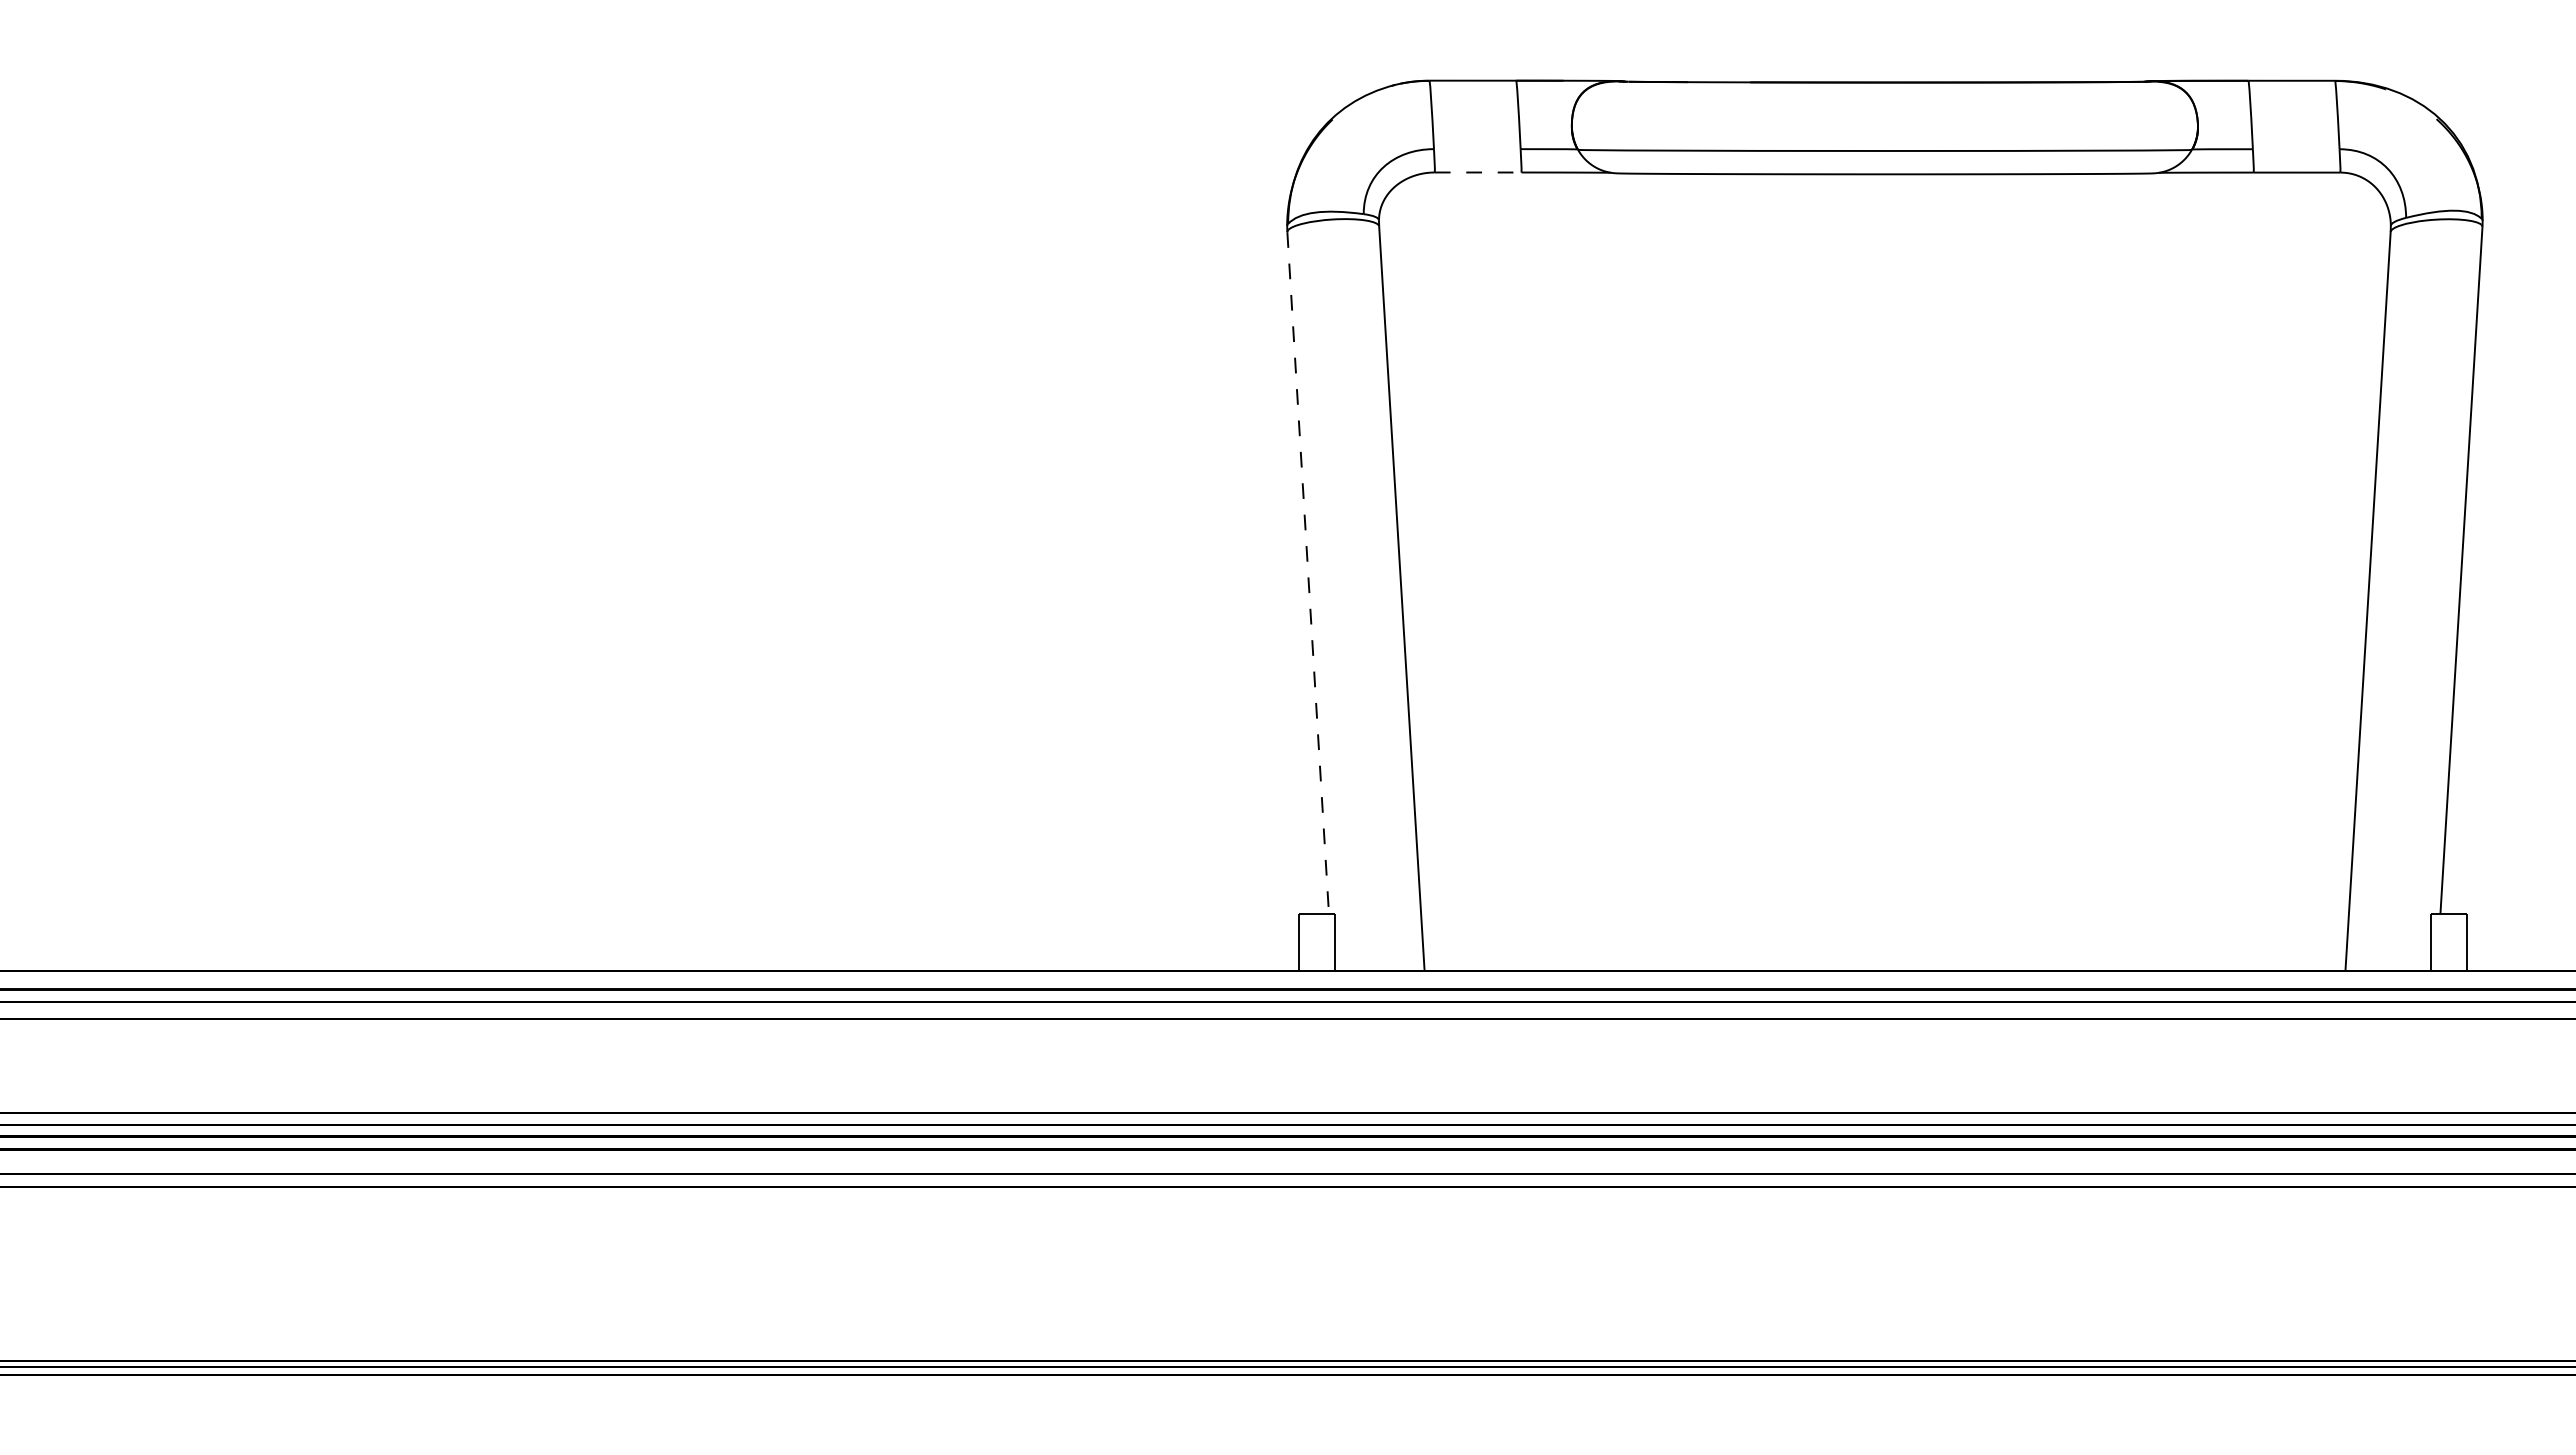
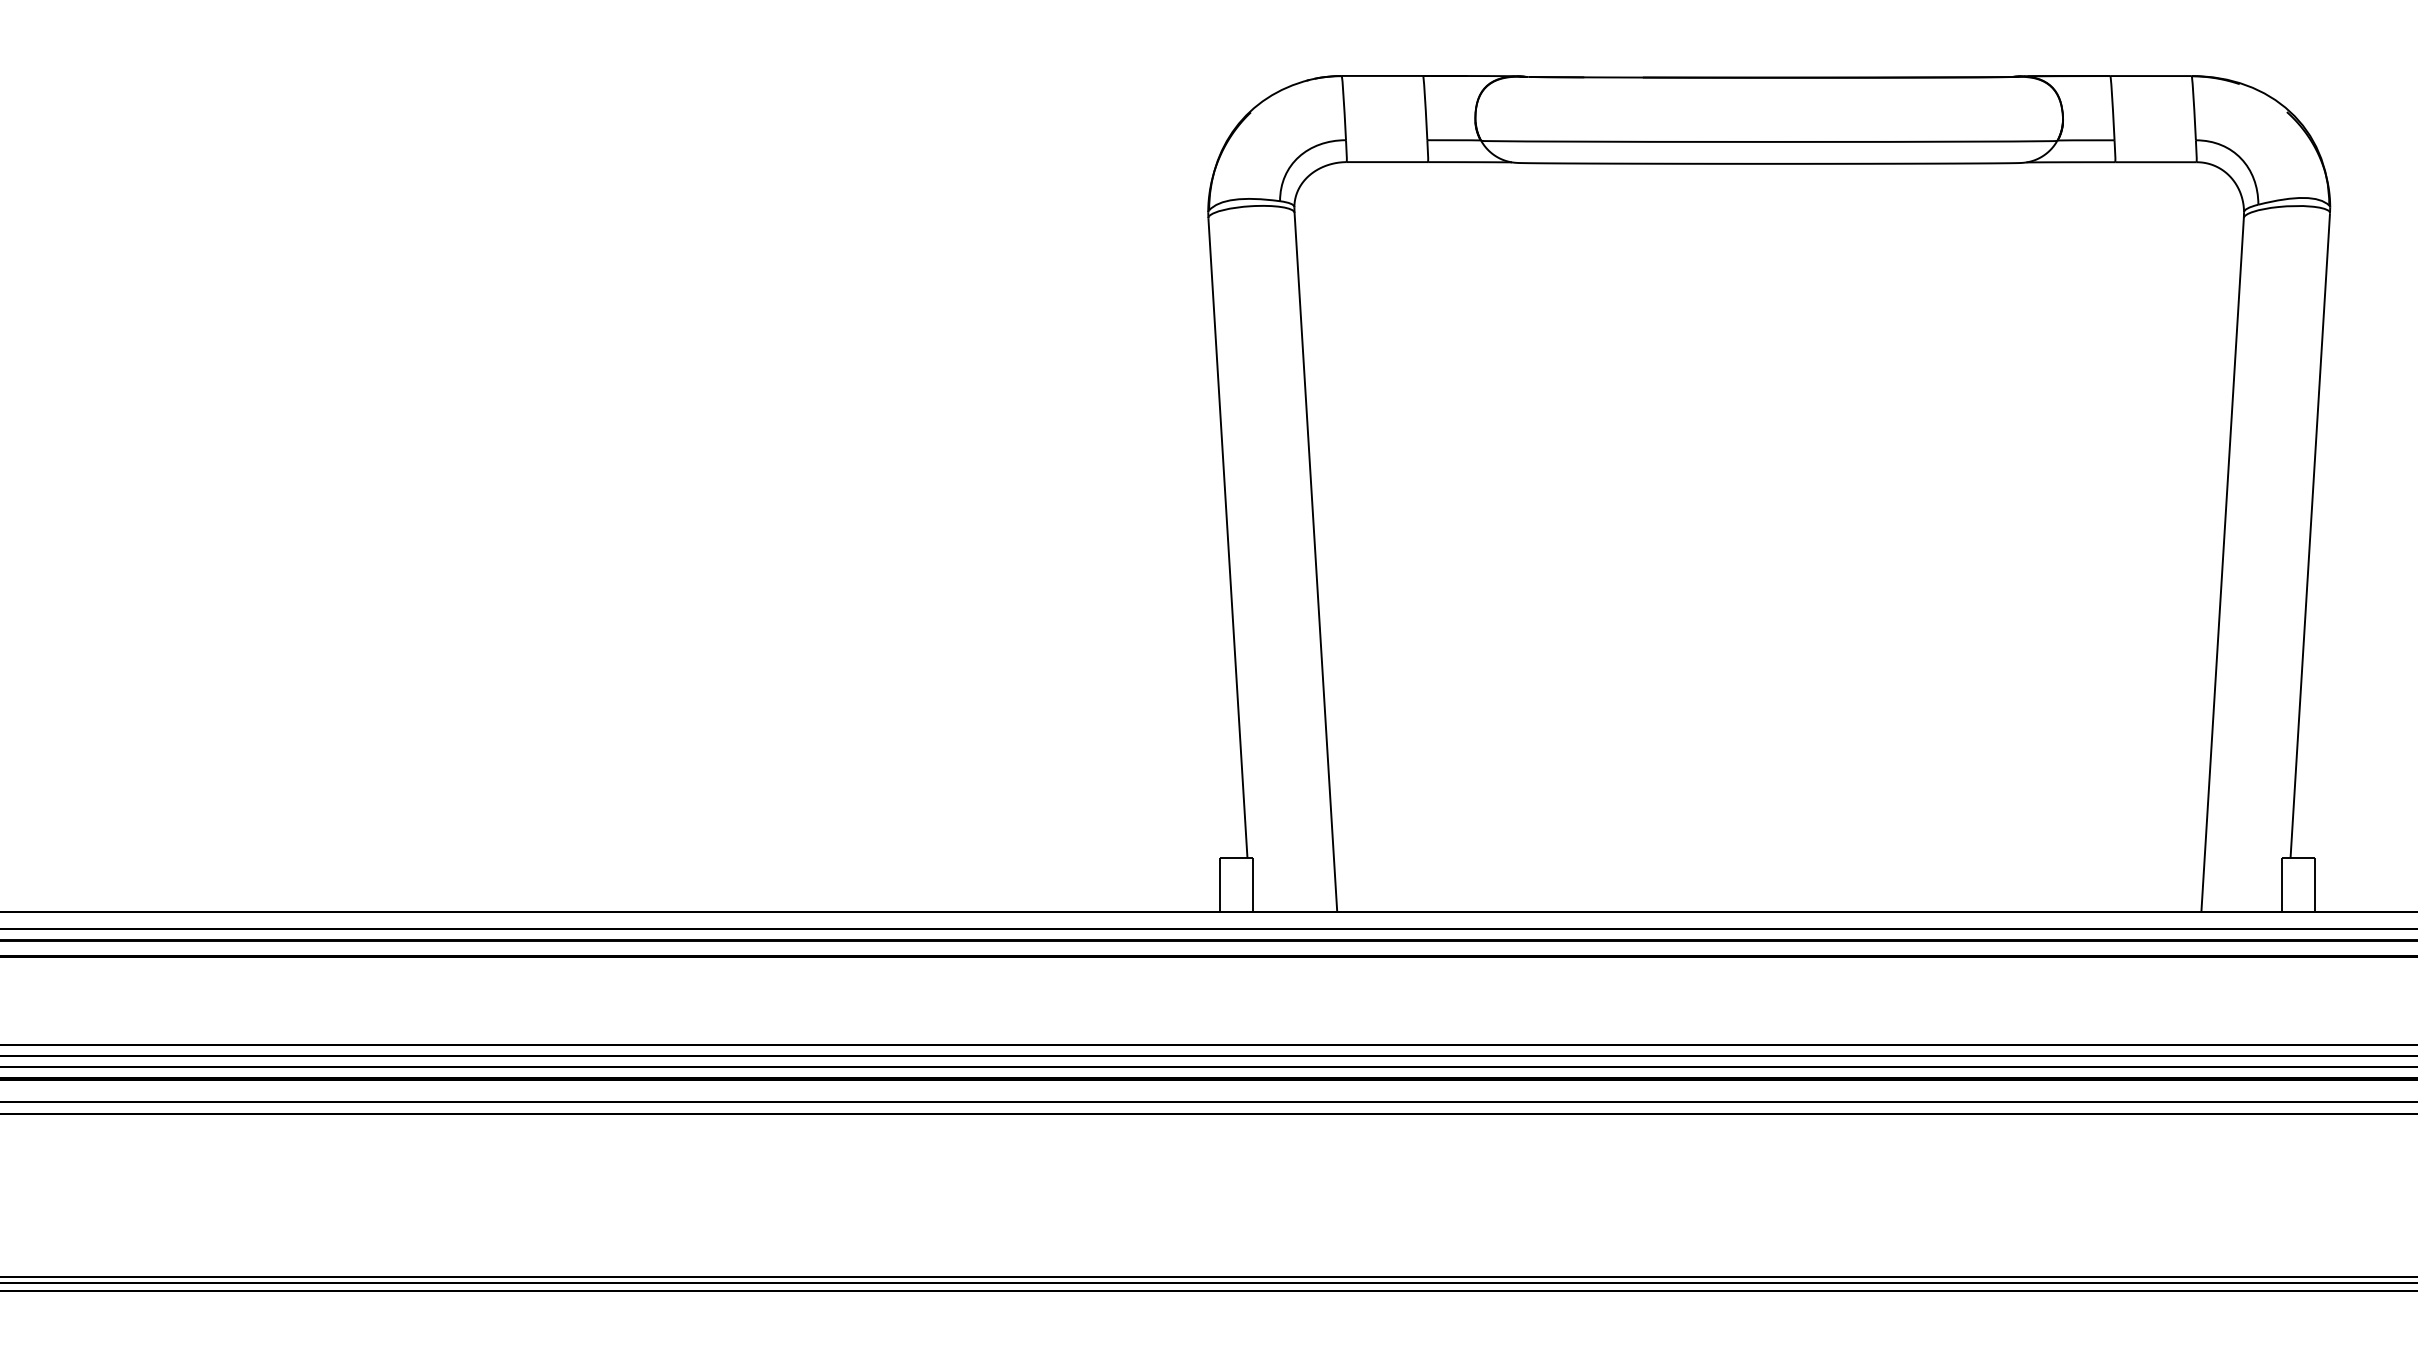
line: (1478, 172) -> (1387, 162), dashed -> solid
line: (1308, 573) -> (1228, 538), dashed -> solid

